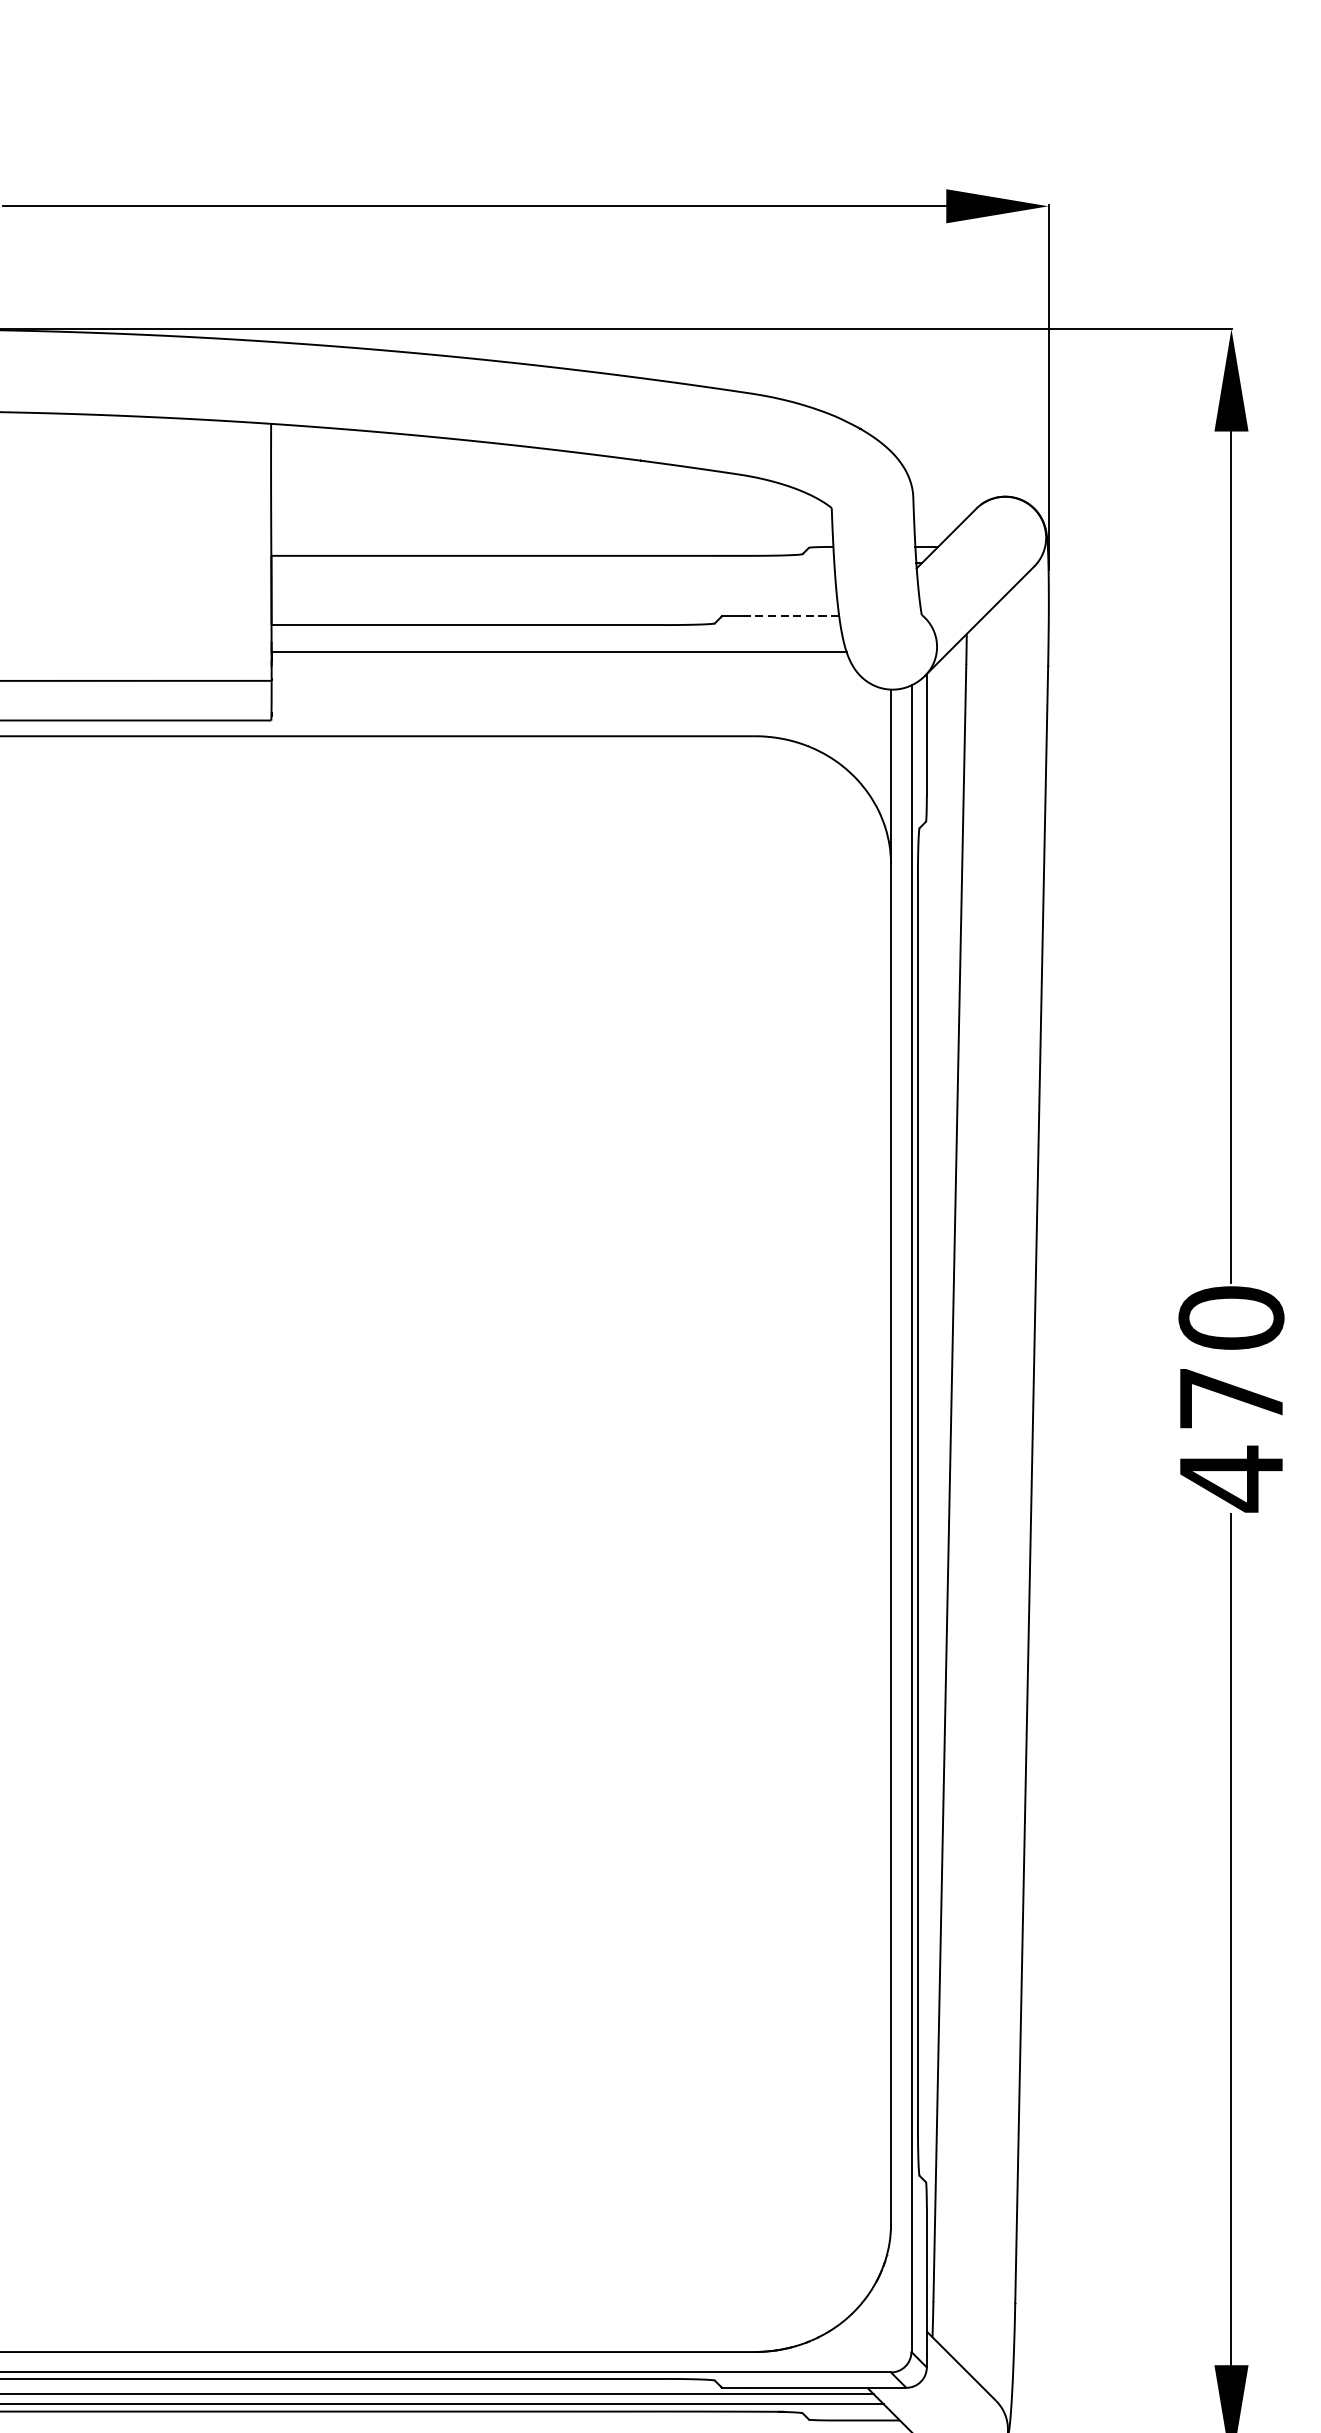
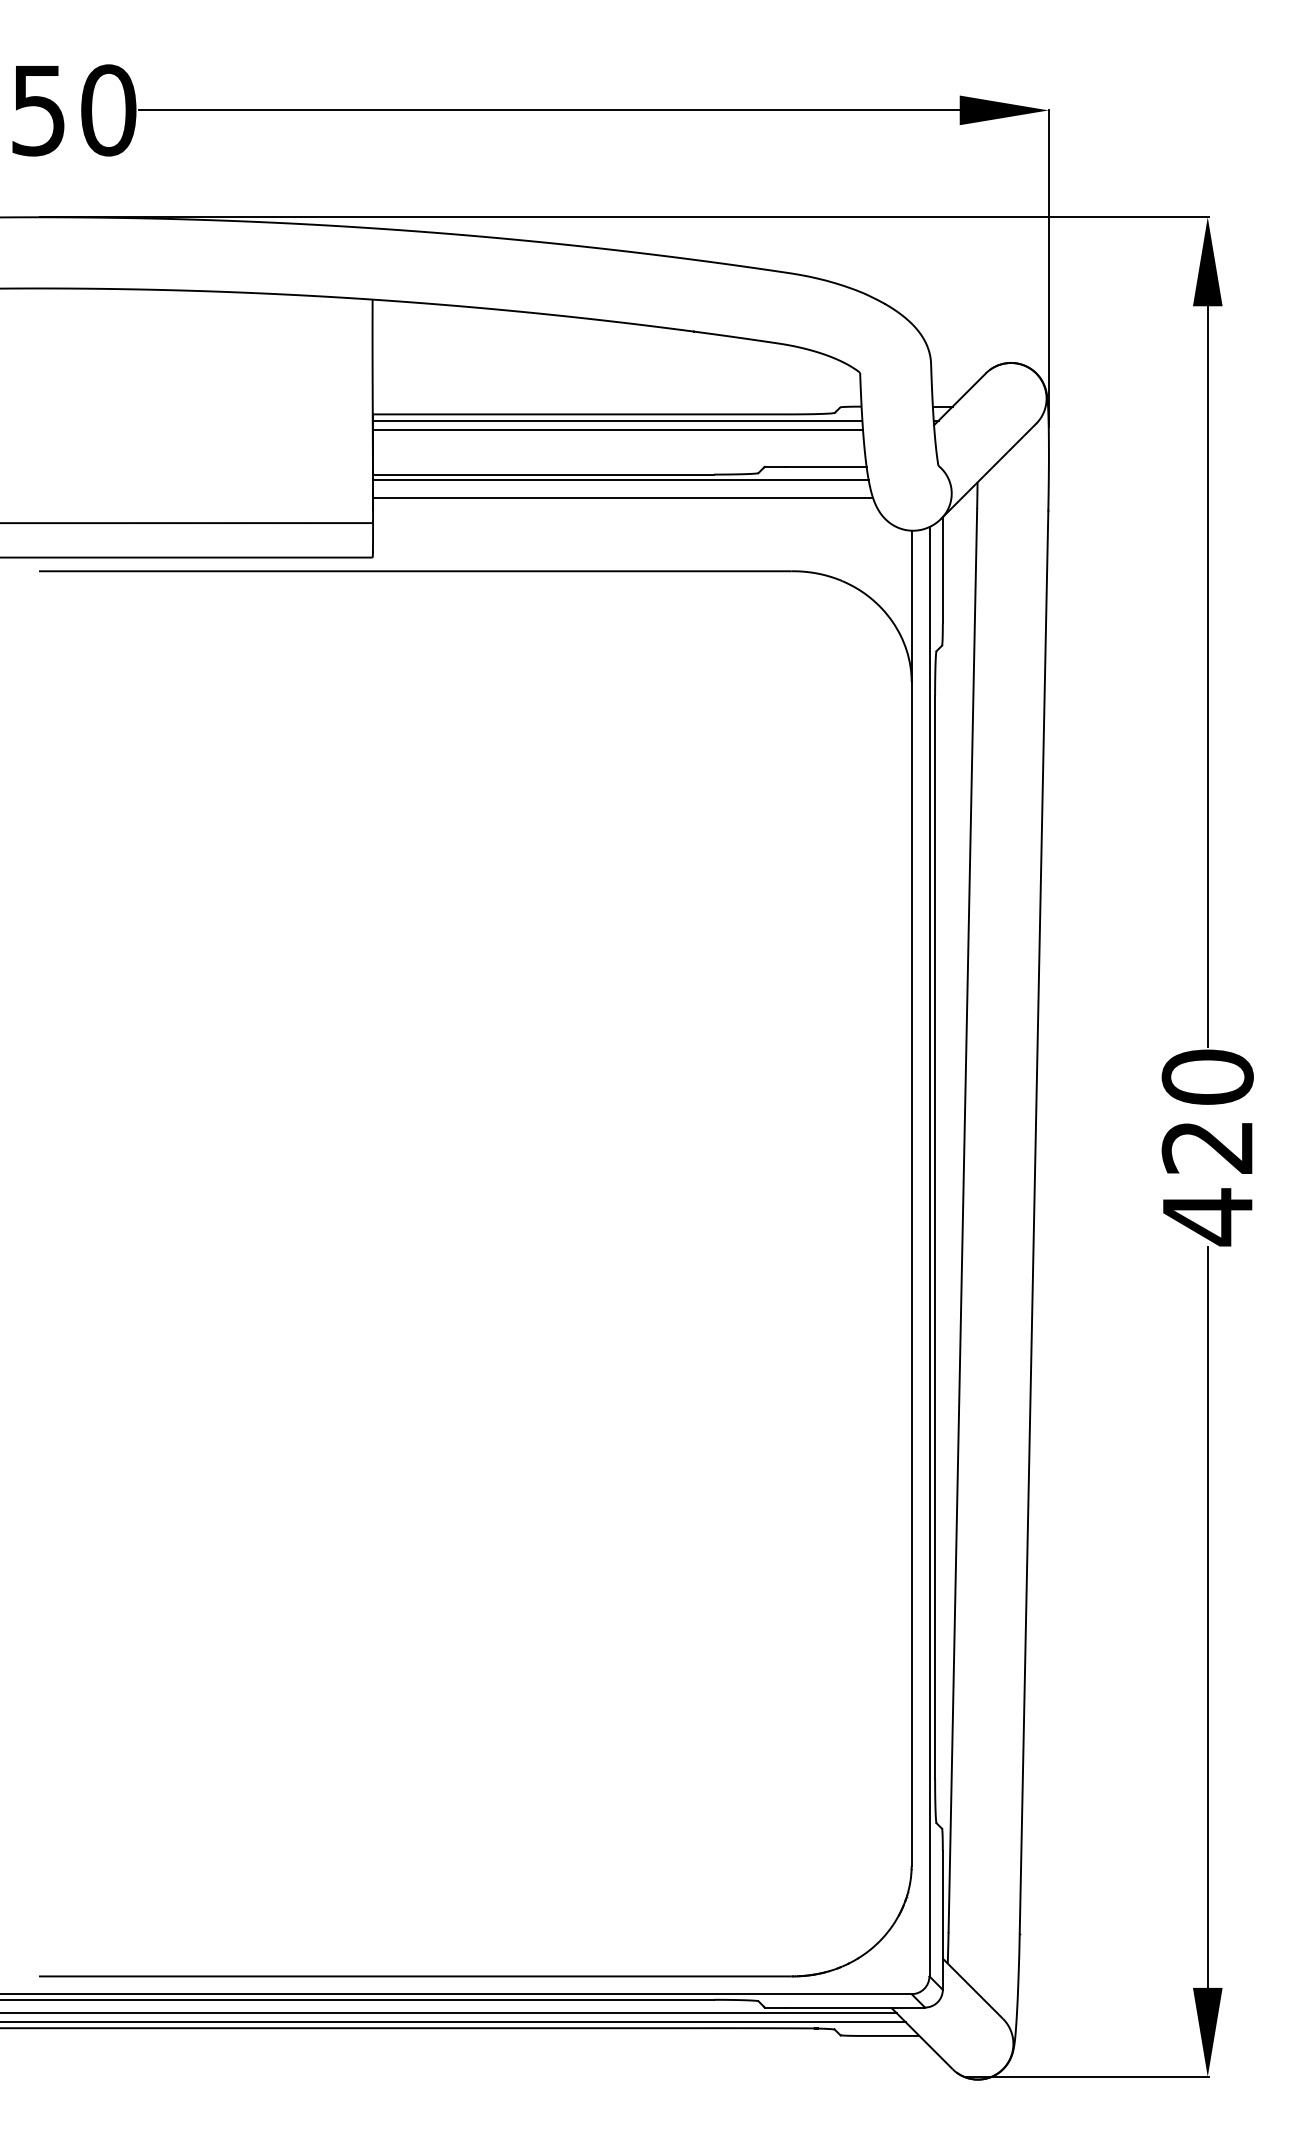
line: (552, 562) -> (617, 420), added
line: (552, 573) -> (617, 429), added
line: (791, 615) -> (825, 466), dashed -> solid
line: (556, 631) -> (620, 480), added
text: (1230, 1398) -> (1206, 1147), 470 -> 420

